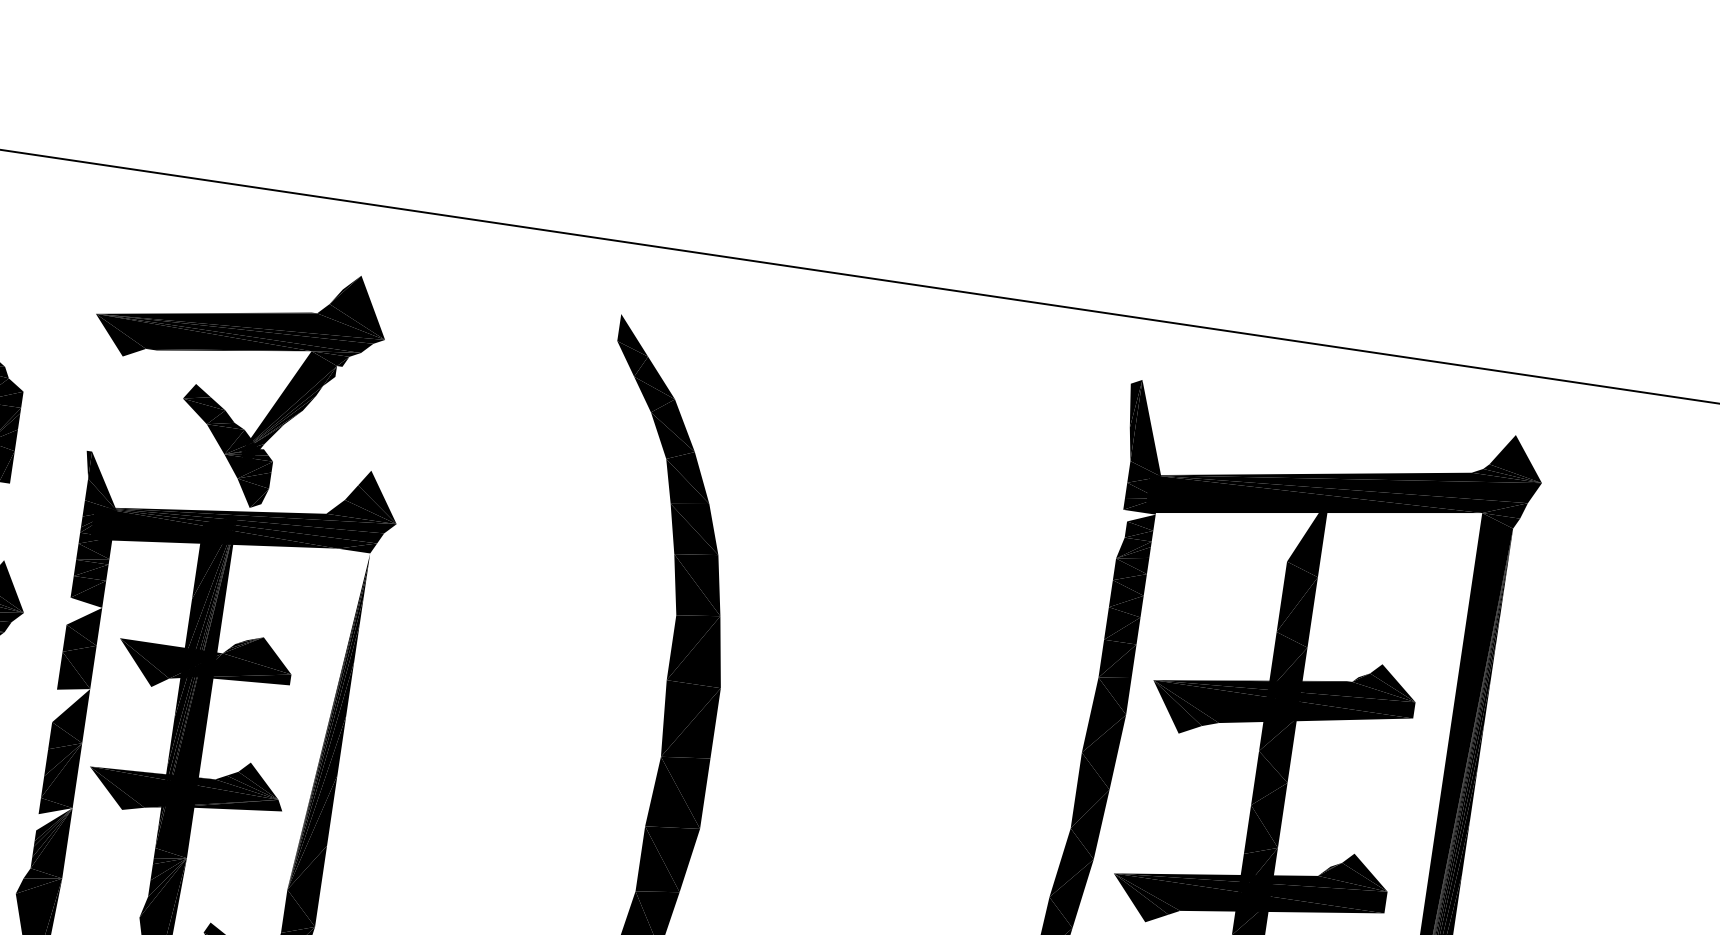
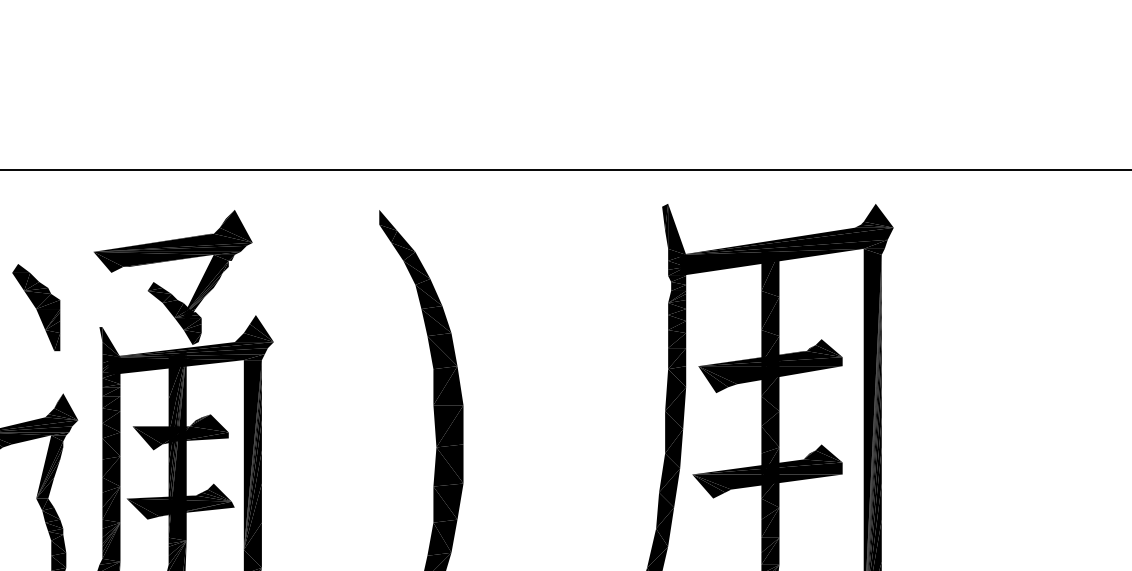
fill: (1139, 516) -> (677, 278), added
fill: (1308, 527) -> (770, 270), added
fill: (84, 613) -> (111, 415), added
fill: (71, 704) -> (111, 466), added
fill: (328, 720) -> (252, 454), added
fill: (54, 818) -> (111, 529), added

